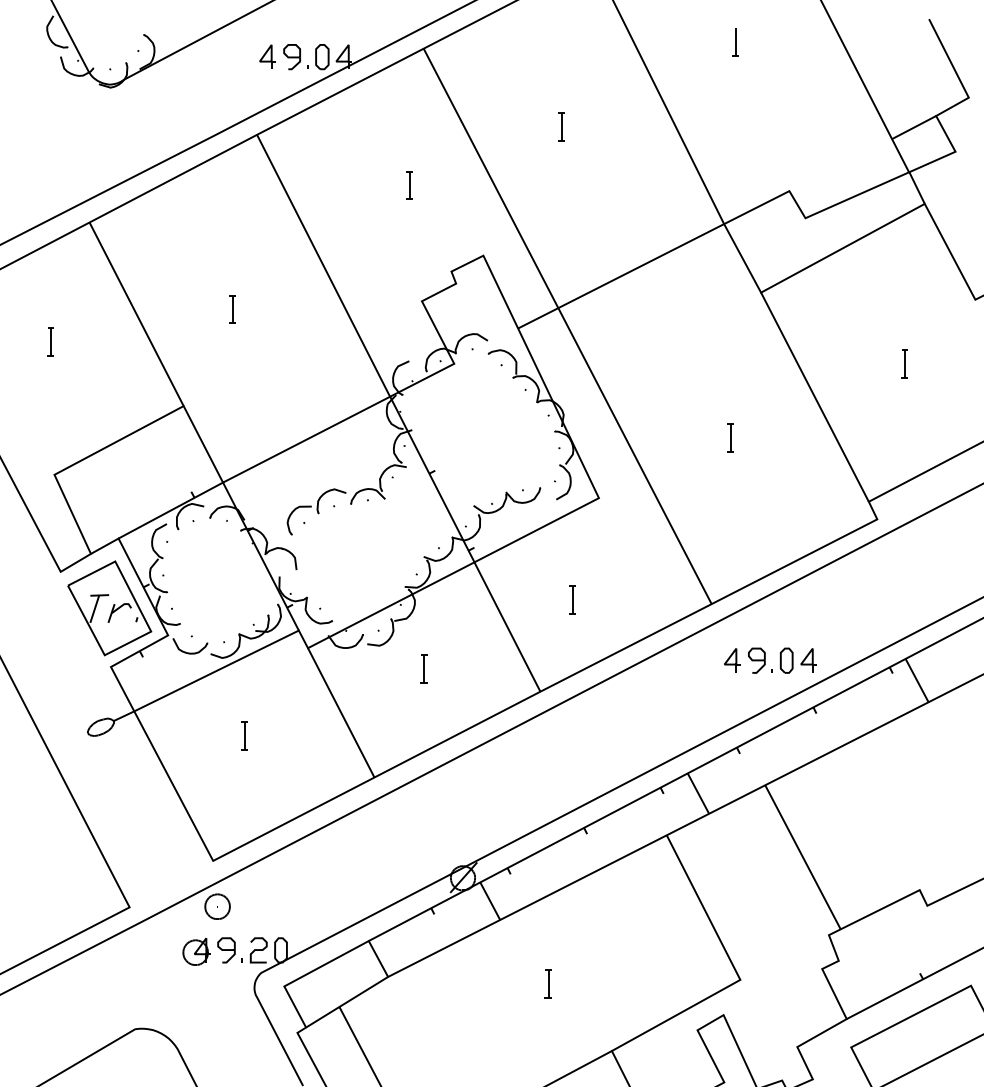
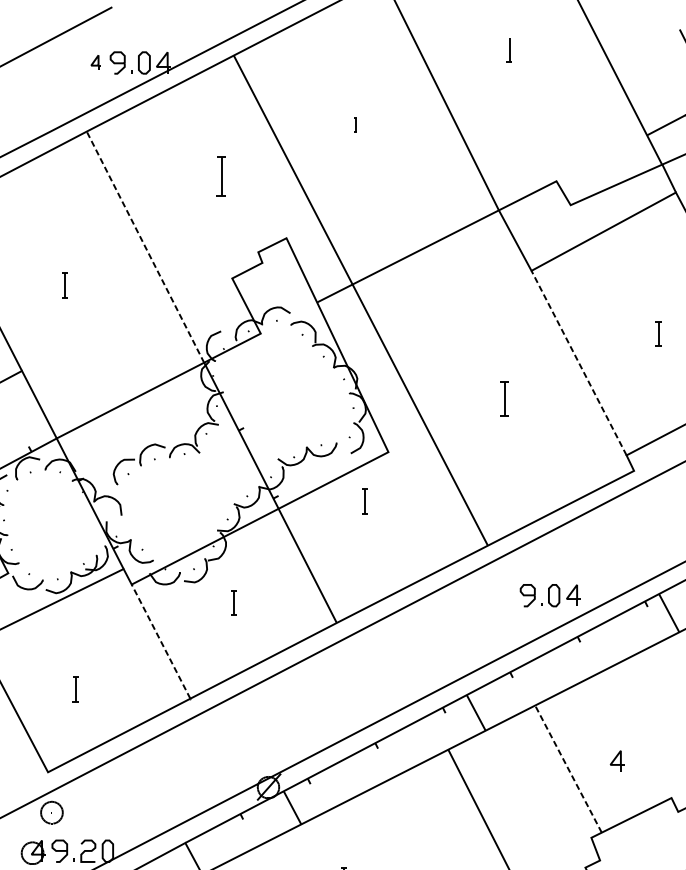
part: (267, 56) -> (95, 62), size x0.7
part: (561, 126) -> (355, 124), size x0.6
part: (409, 185) -> (221, 176), size x1.6
line: (324, 266) -> (146, 247), solid -> dashed
line: (814, 397) -> (578, 363), solid -> dashed
part: (730, 437) -> (504, 398), size x1.4
part: (572, 599) -> (365, 501), moved
part: (732, 660) -> (617, 761), moved
line: (341, 712) -> (161, 641), solid -> dashed
part: (244, 735) -> (75, 688), moved
line: (802, 856) -> (568, 768), solid -> dashed

